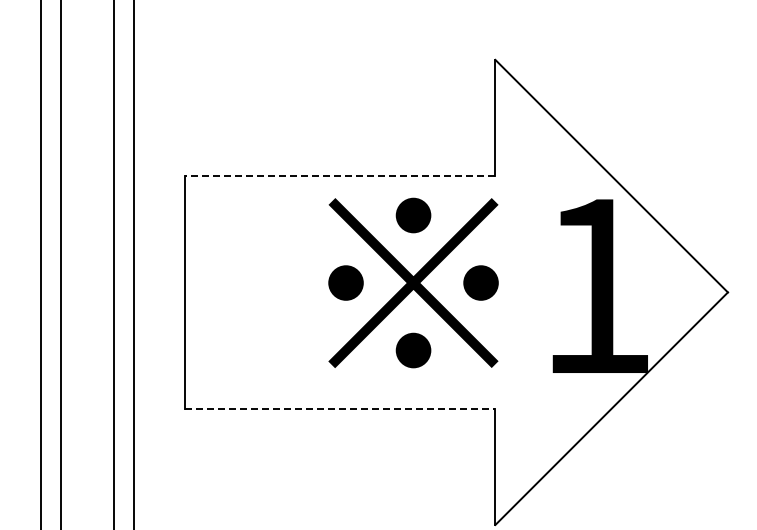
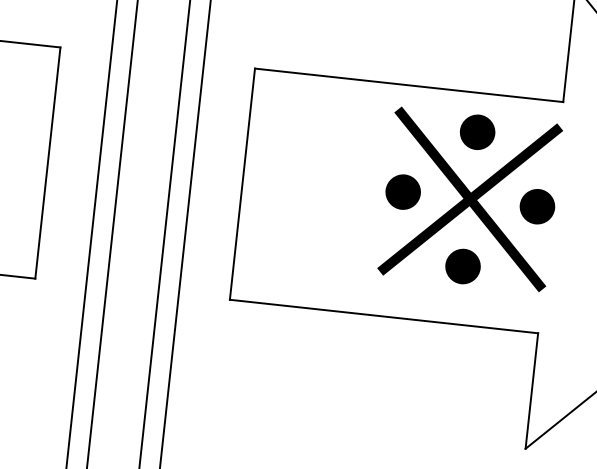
line: (339, 176) -> (408, 85), dashed -> solid
line: (340, 408) -> (384, 316), dashed -> solid

